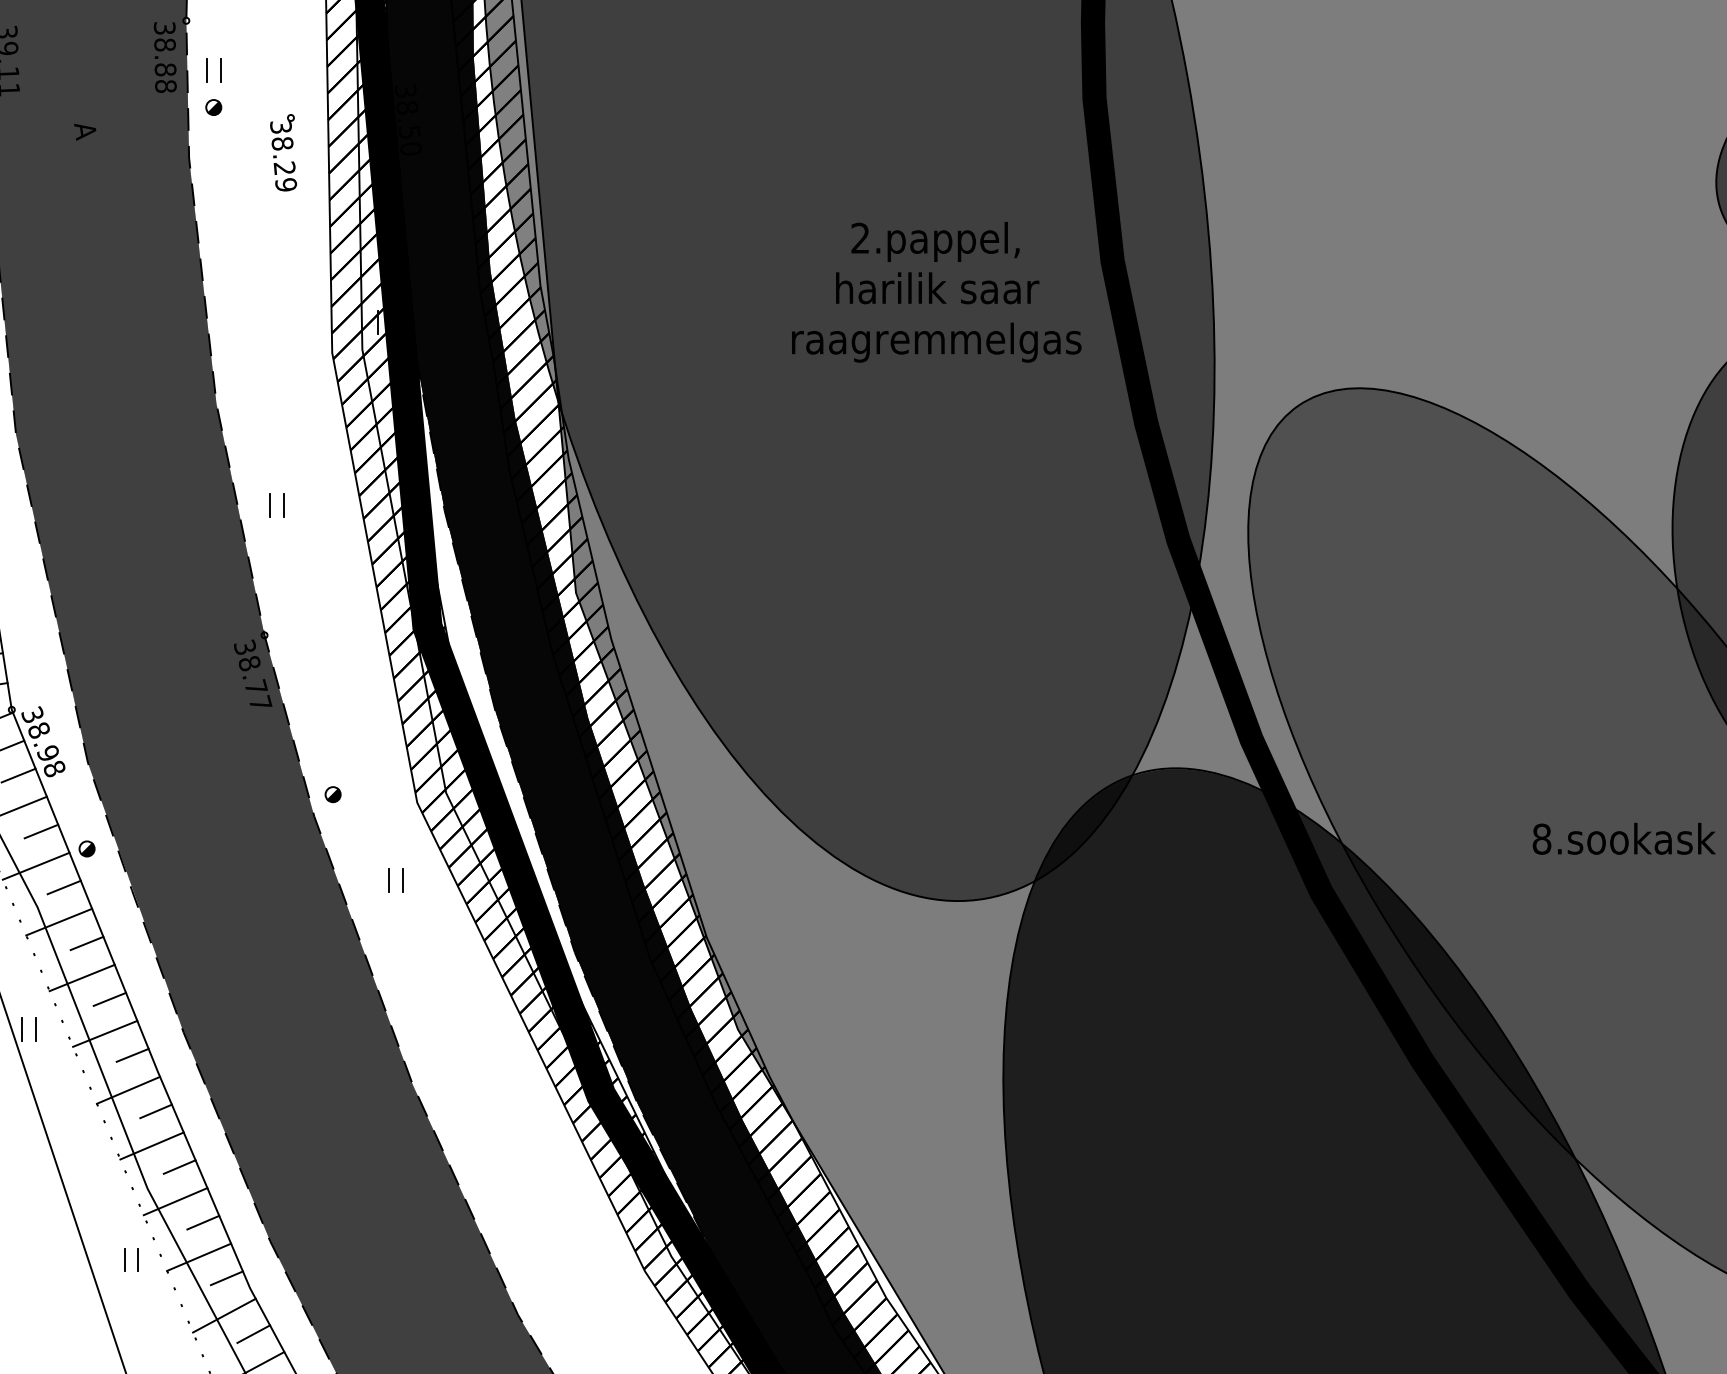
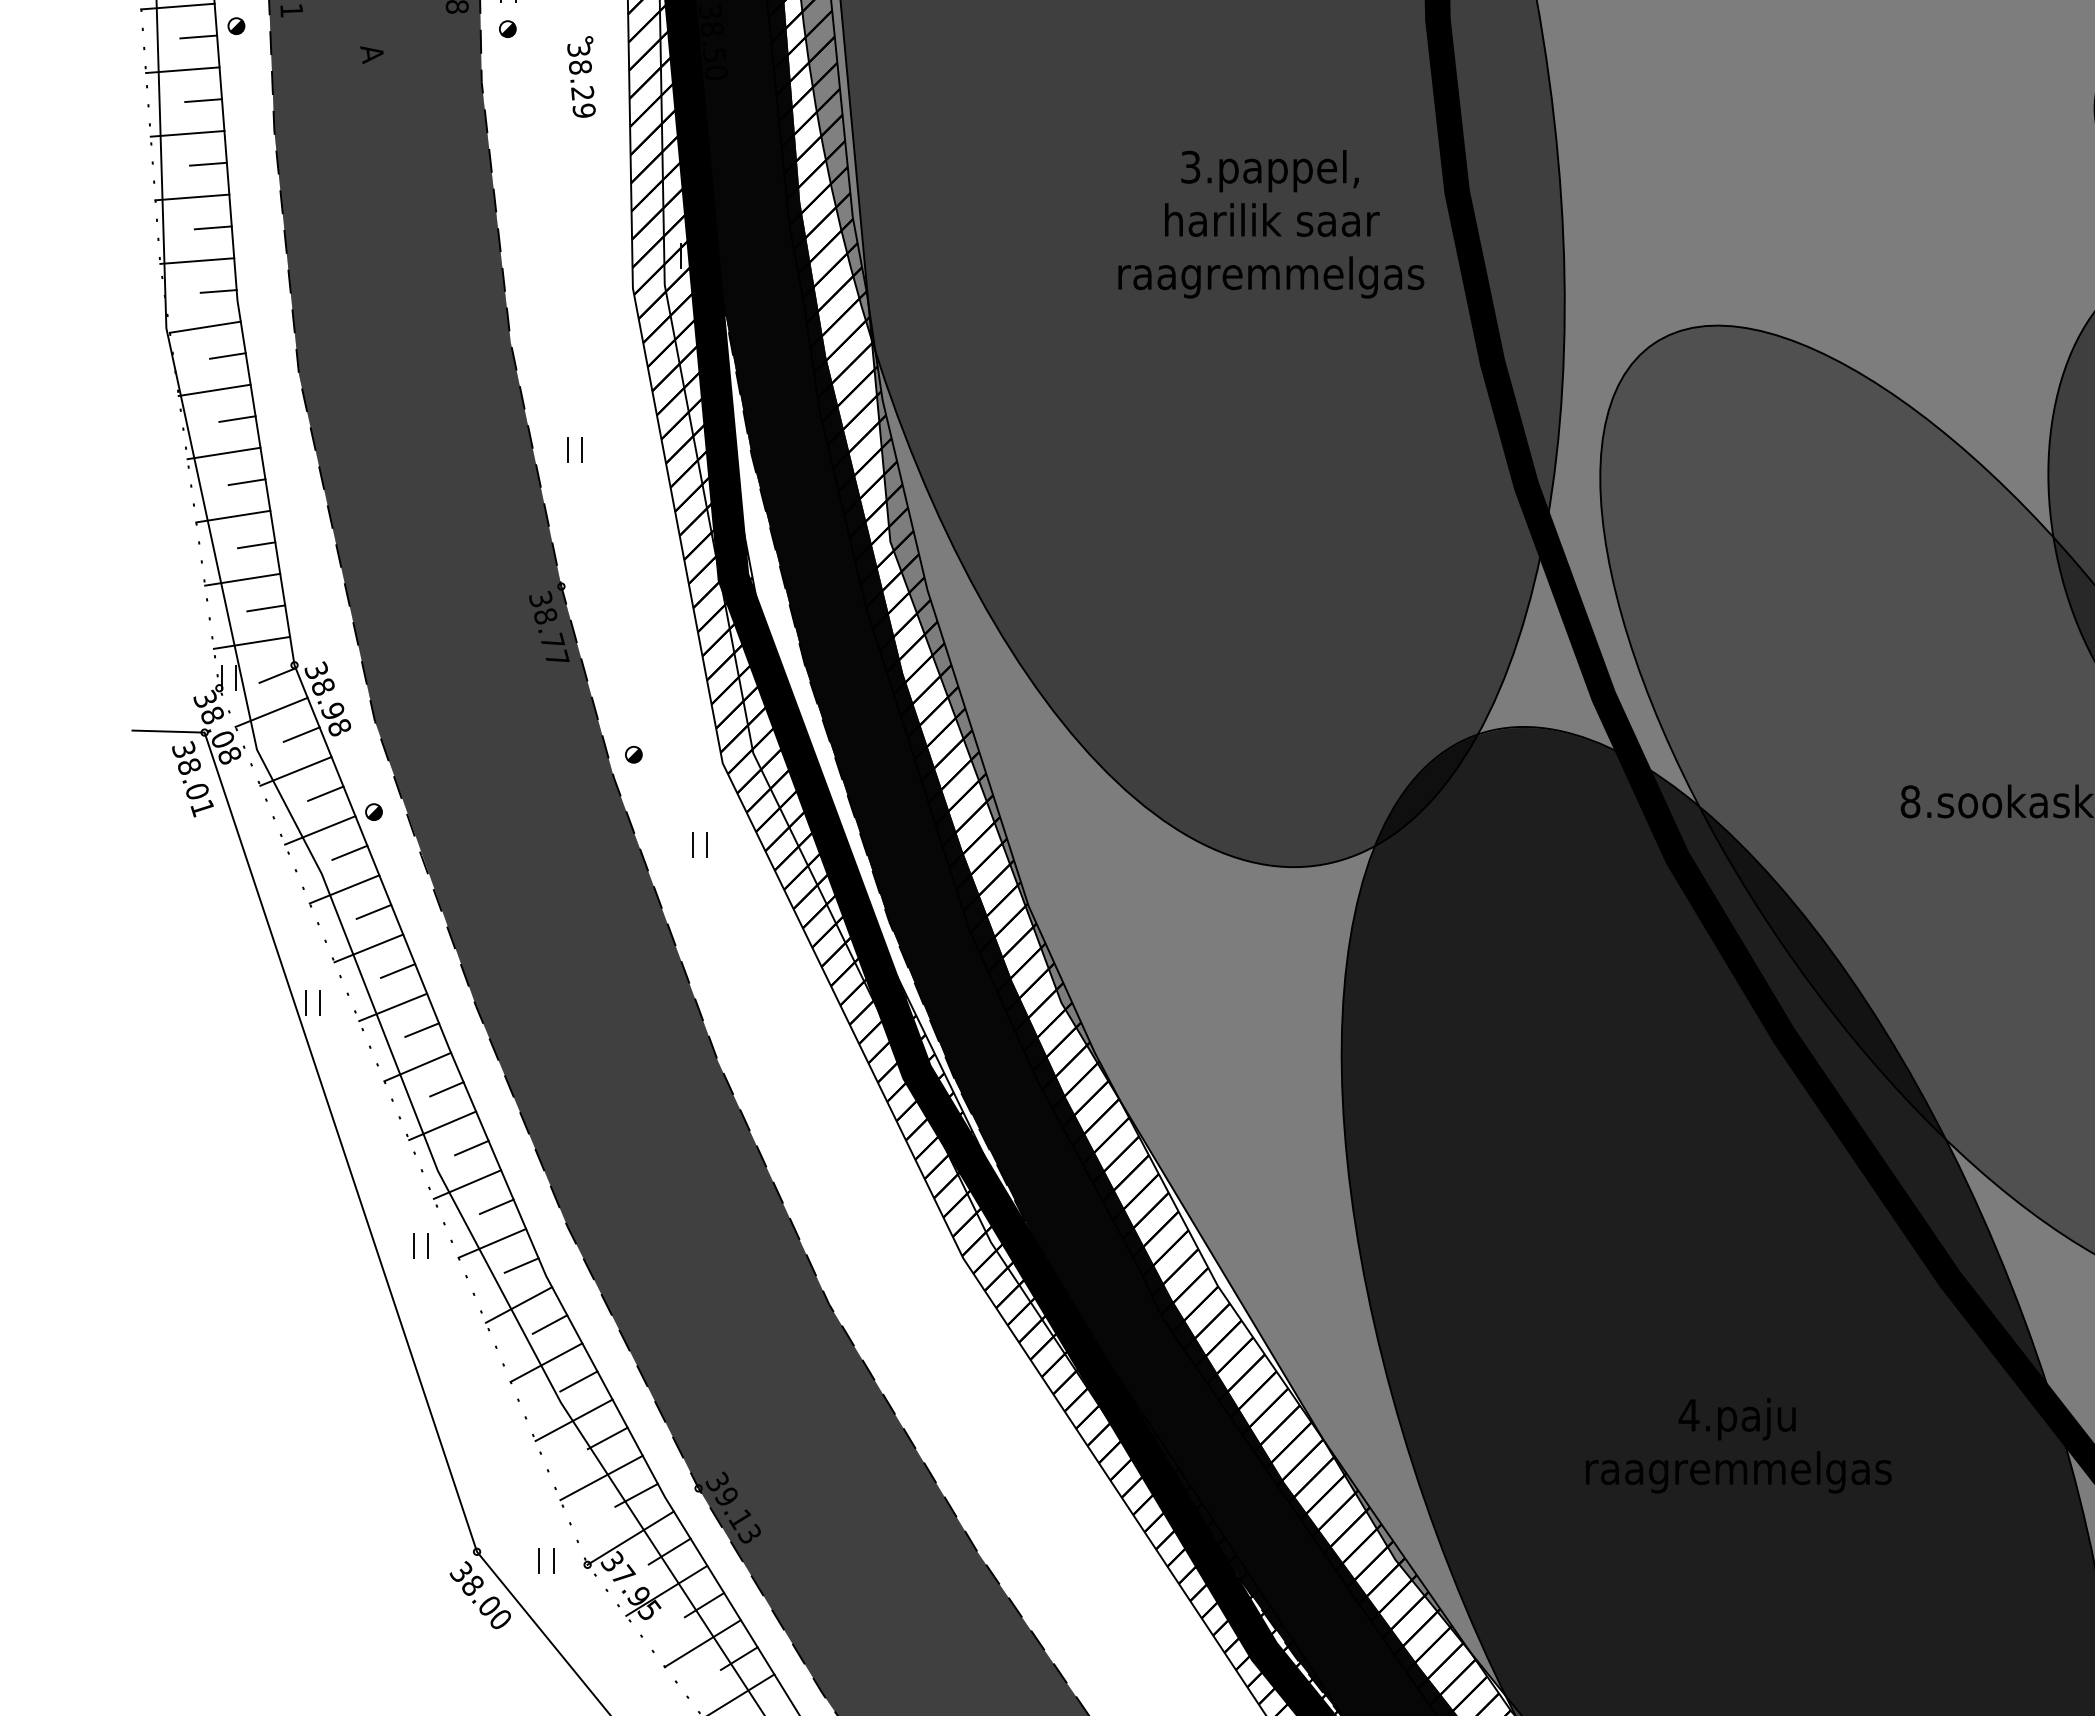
text: (860, 239) -> (1190, 168), 2.pappel, -> 3.pappel,

